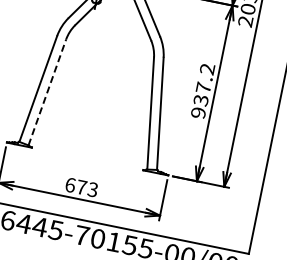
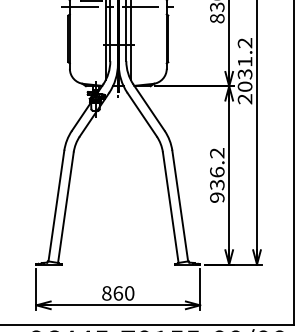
text: (203, 88) -> (217, 172), 937.2 -> 936.2
line: (46, 92) -> (65, 207), dashed -> solid
text: (81, 187) -> (118, 293), 673 -> 860

